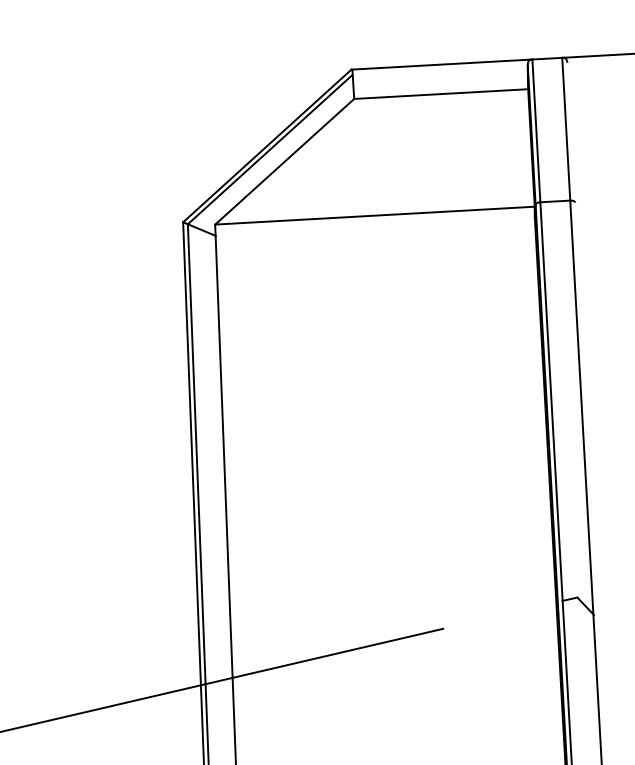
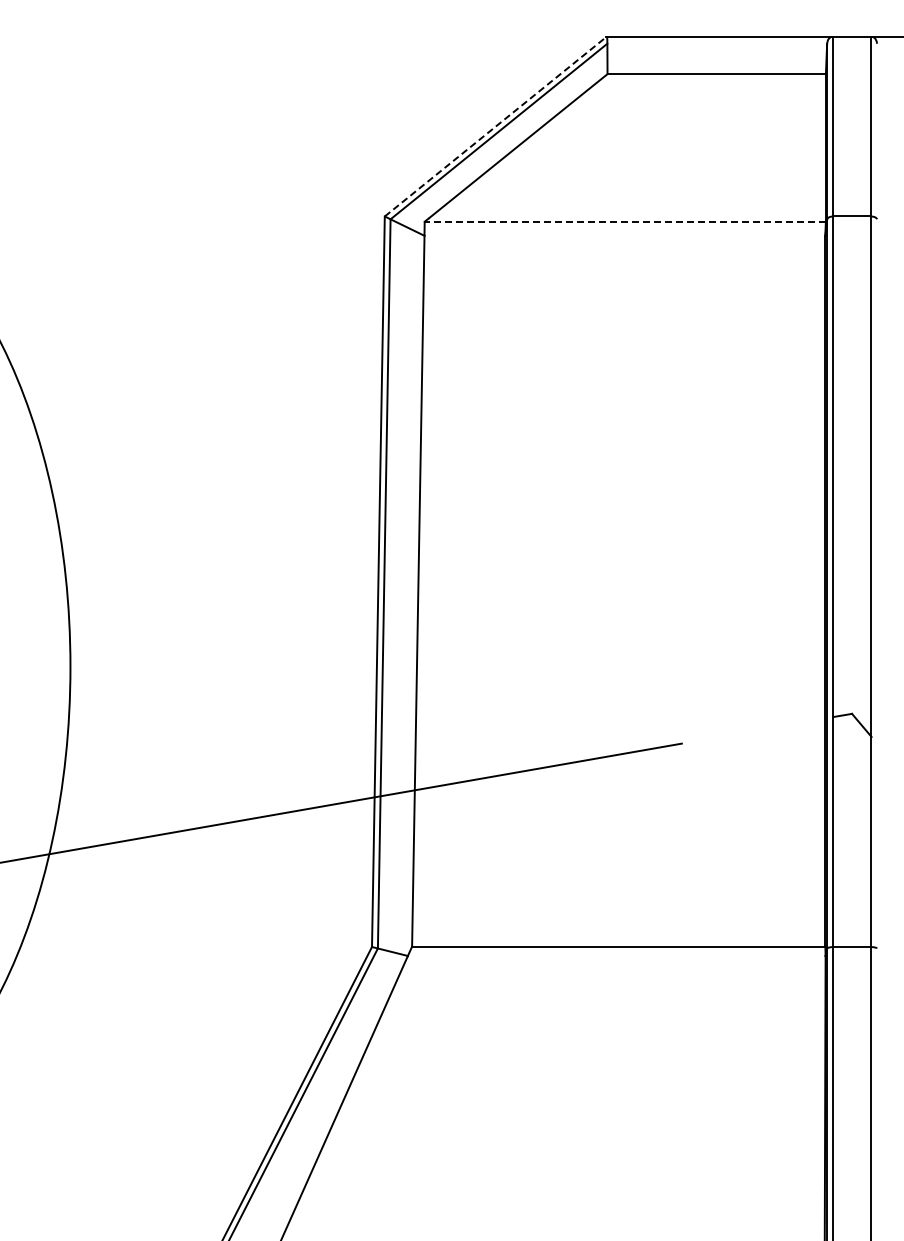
line: (267, 145) -> (495, 126), solid -> dashed
line: (375, 215) -> (625, 221), solid -> dashed

